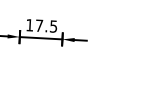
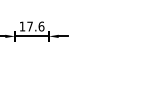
text: (53, 26) -> (41, 26), 17.5 -> 17.6

